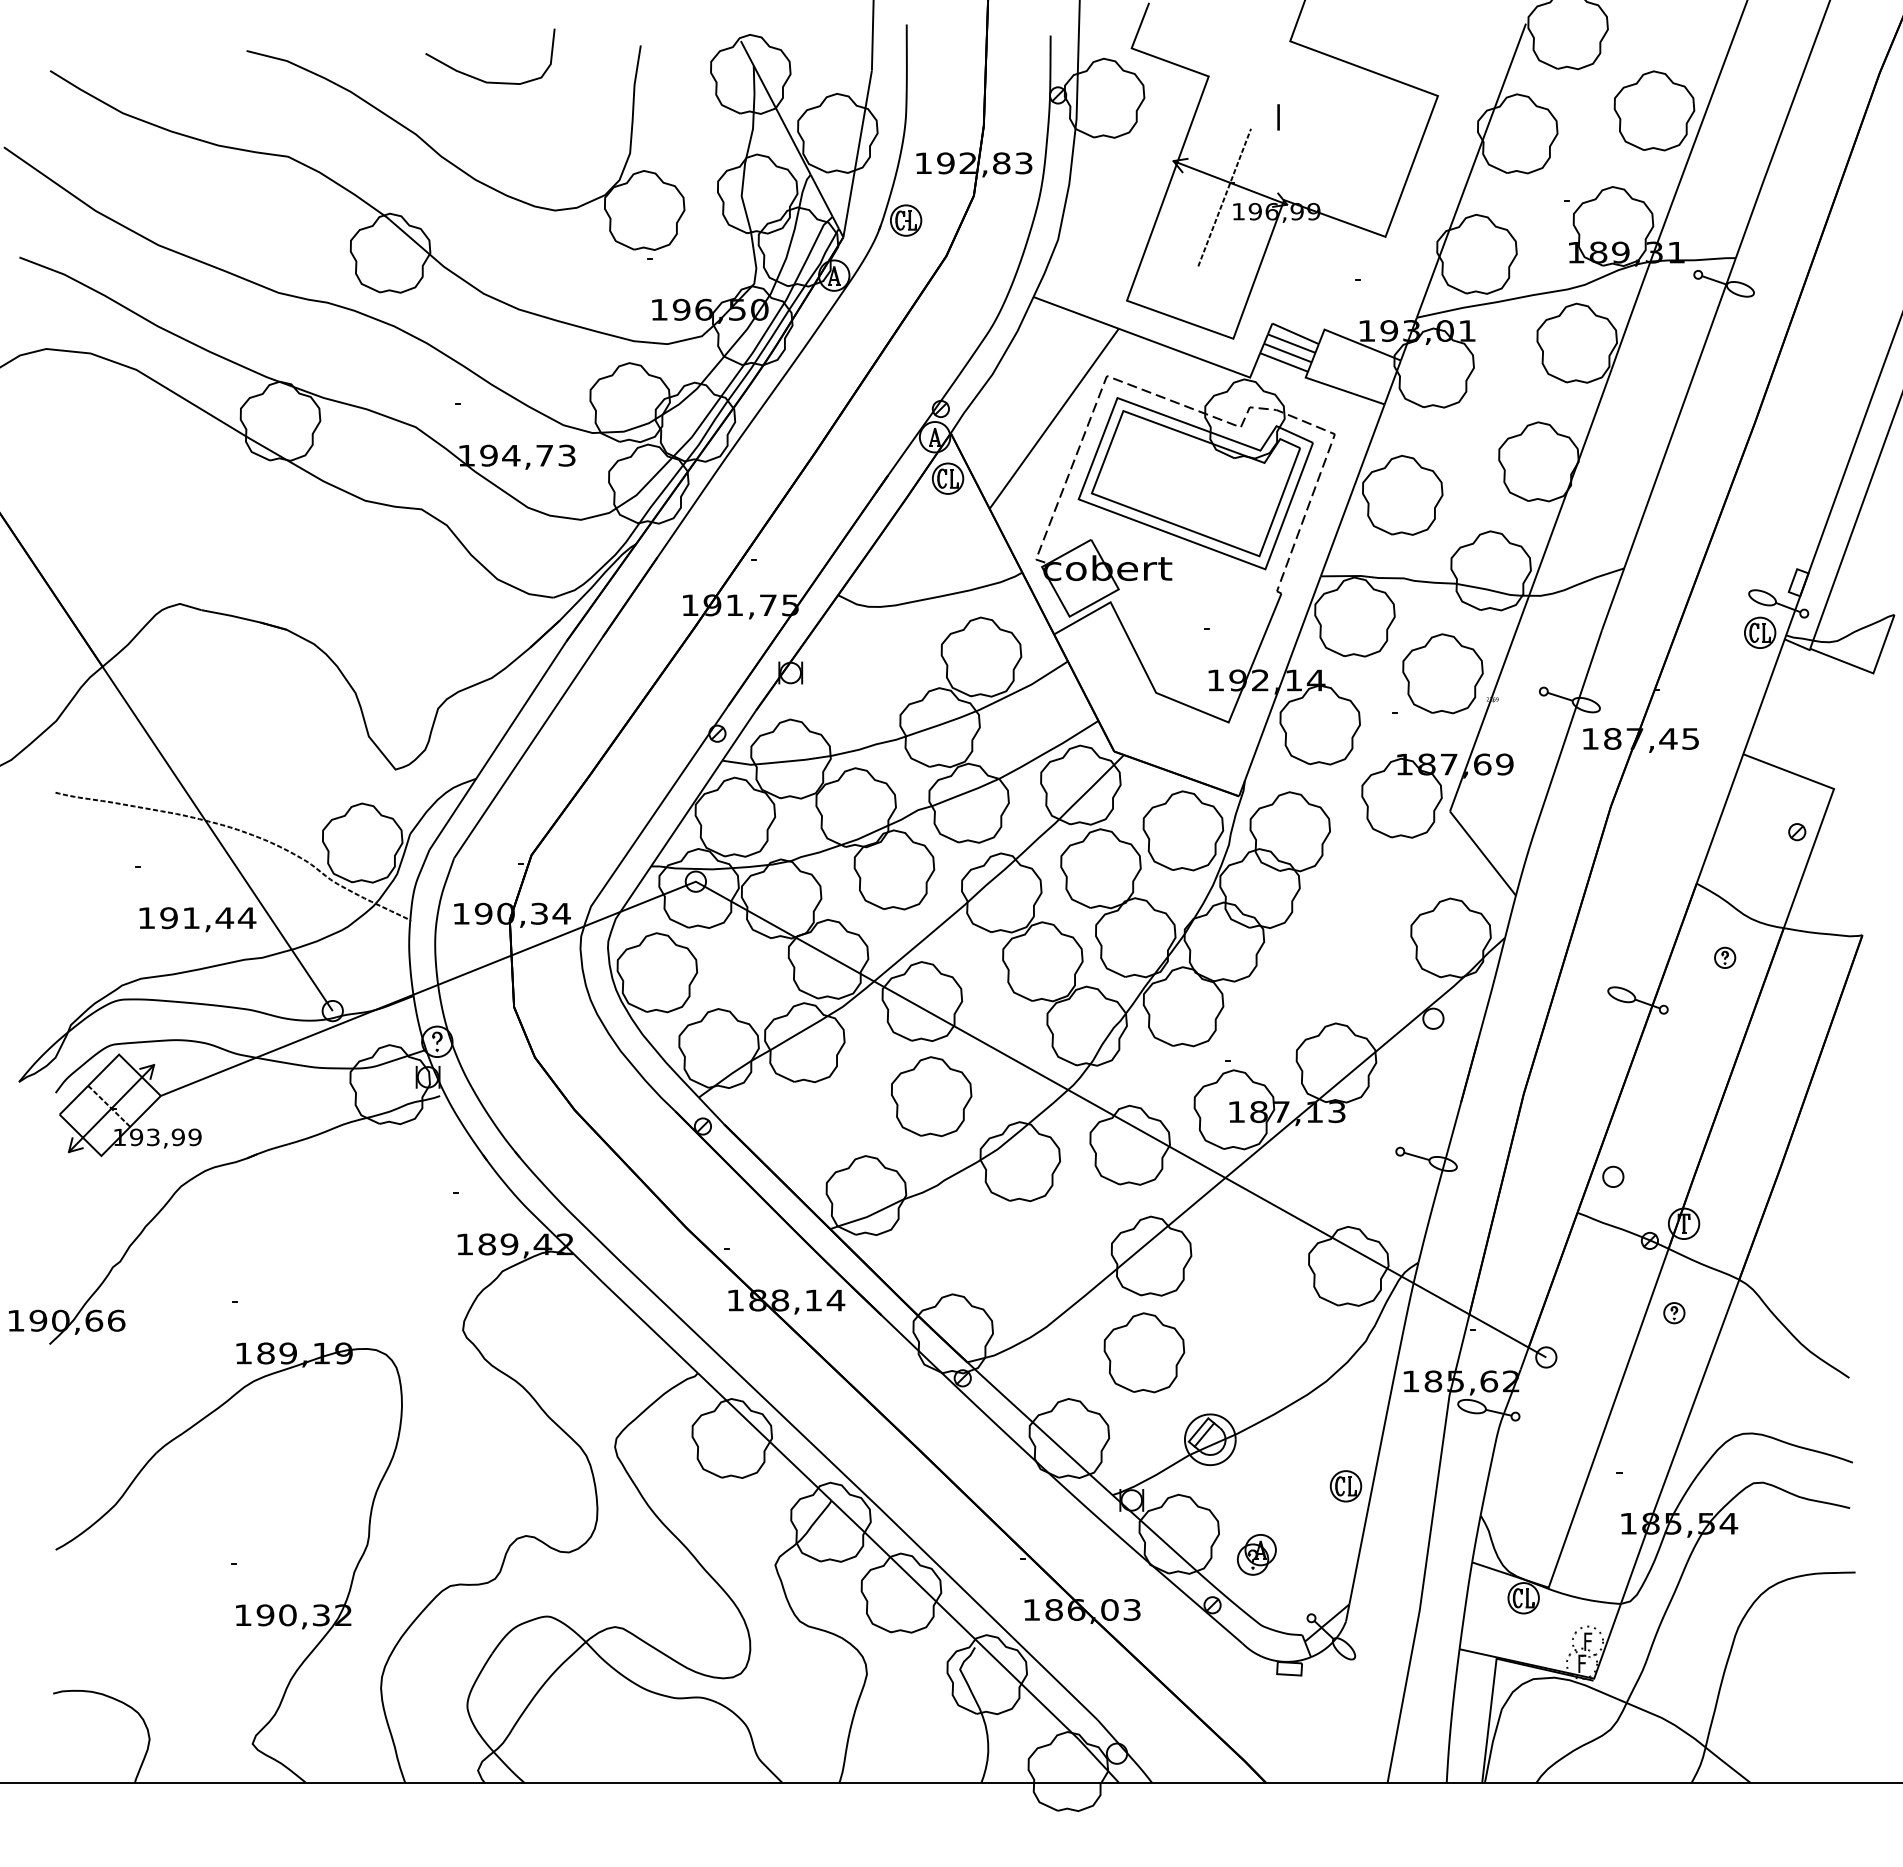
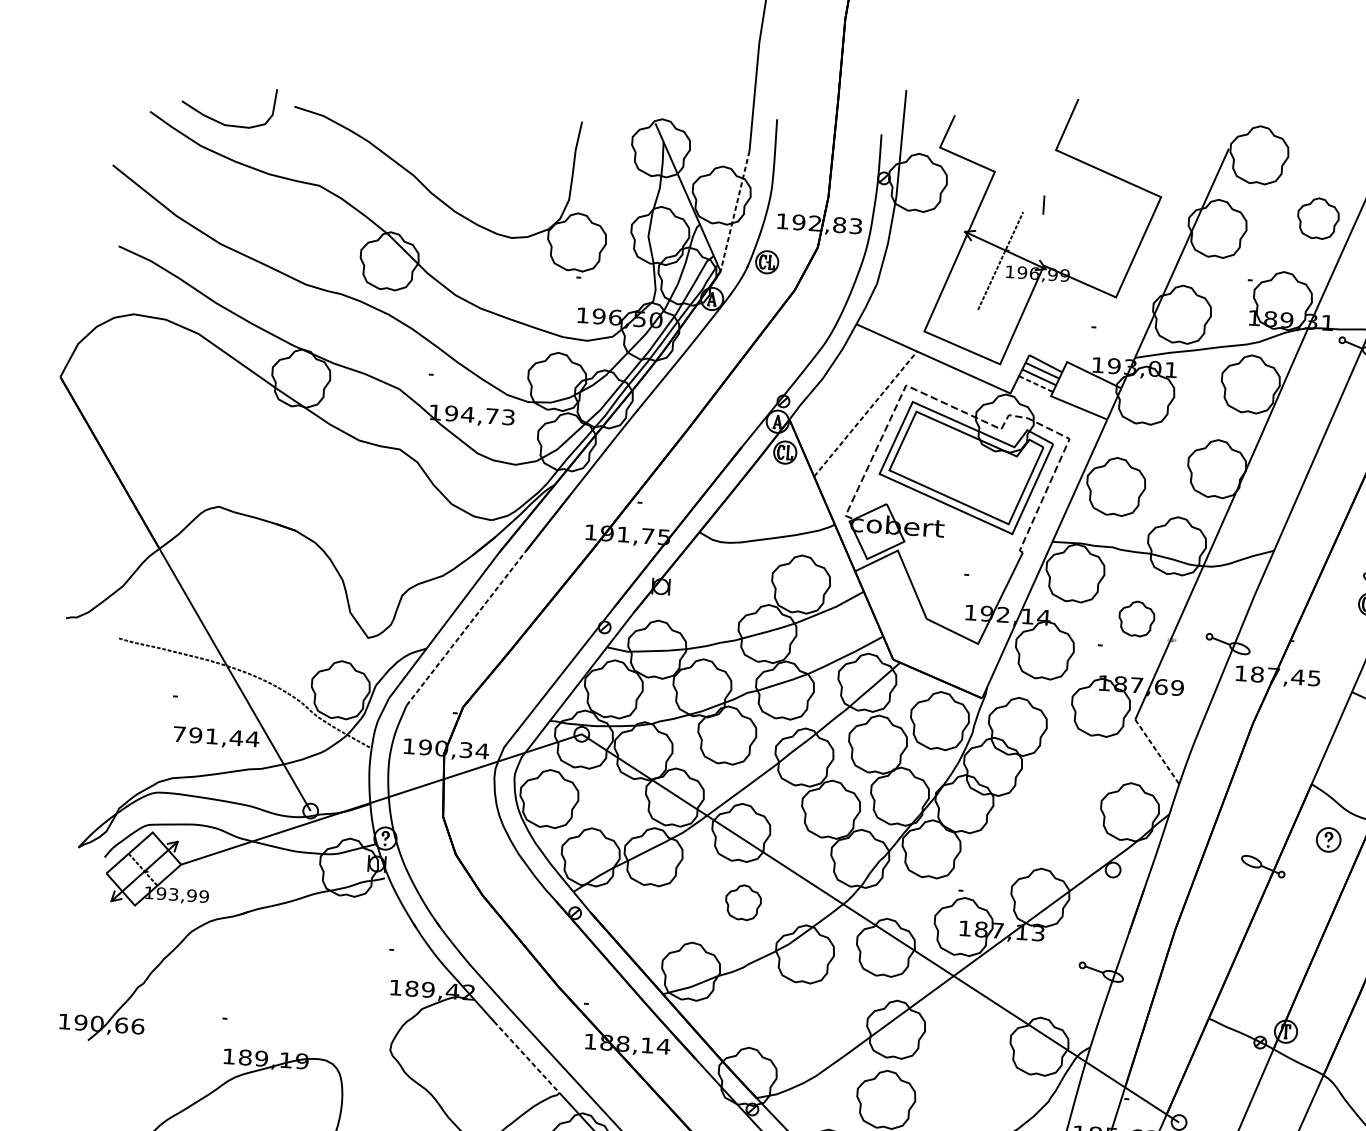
curve: (479, 78) -> (220, 121), moved
part: (1654, 110) -> (1318, 218), size x0.7
line: (857, 153) -> (734, 211), solid -> dashed
line: (1284, 362) -> (1036, 384), solid -> dashed
line: (1054, 418) -> (865, 413), solid -> dashed
part: (1442, 673) -> (1136, 618), size x0.6
line: (528, 747) -> (466, 628), solid -> dashed
line: (1483, 853) -> (1157, 751), solid -> dashed
text: (146, 917) -> (179, 733), 191,44 -> 791,44
part: (1725, 957) -> (1329, 839), size x1.6
part: (931, 1096) -> (743, 902), size x0.6
part: (1613, 1176) -> (1236, 993), removed
part: (1674, 1313) -> (1274, 1096), removed
line: (650, 1327) -> (527, 1057), solid -> dashed

